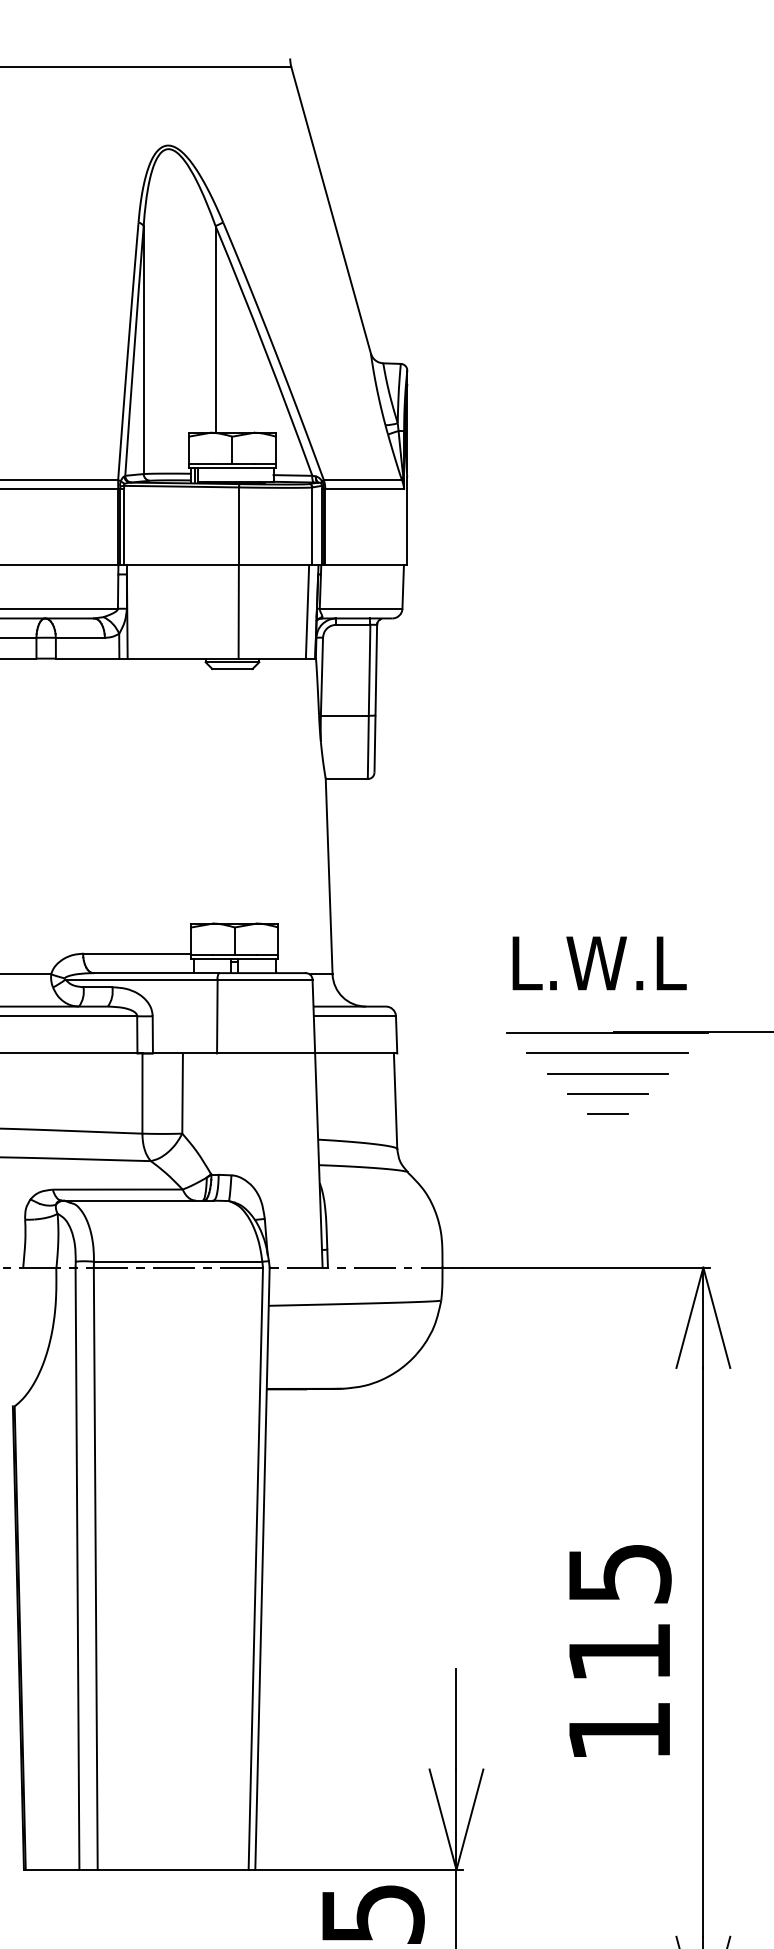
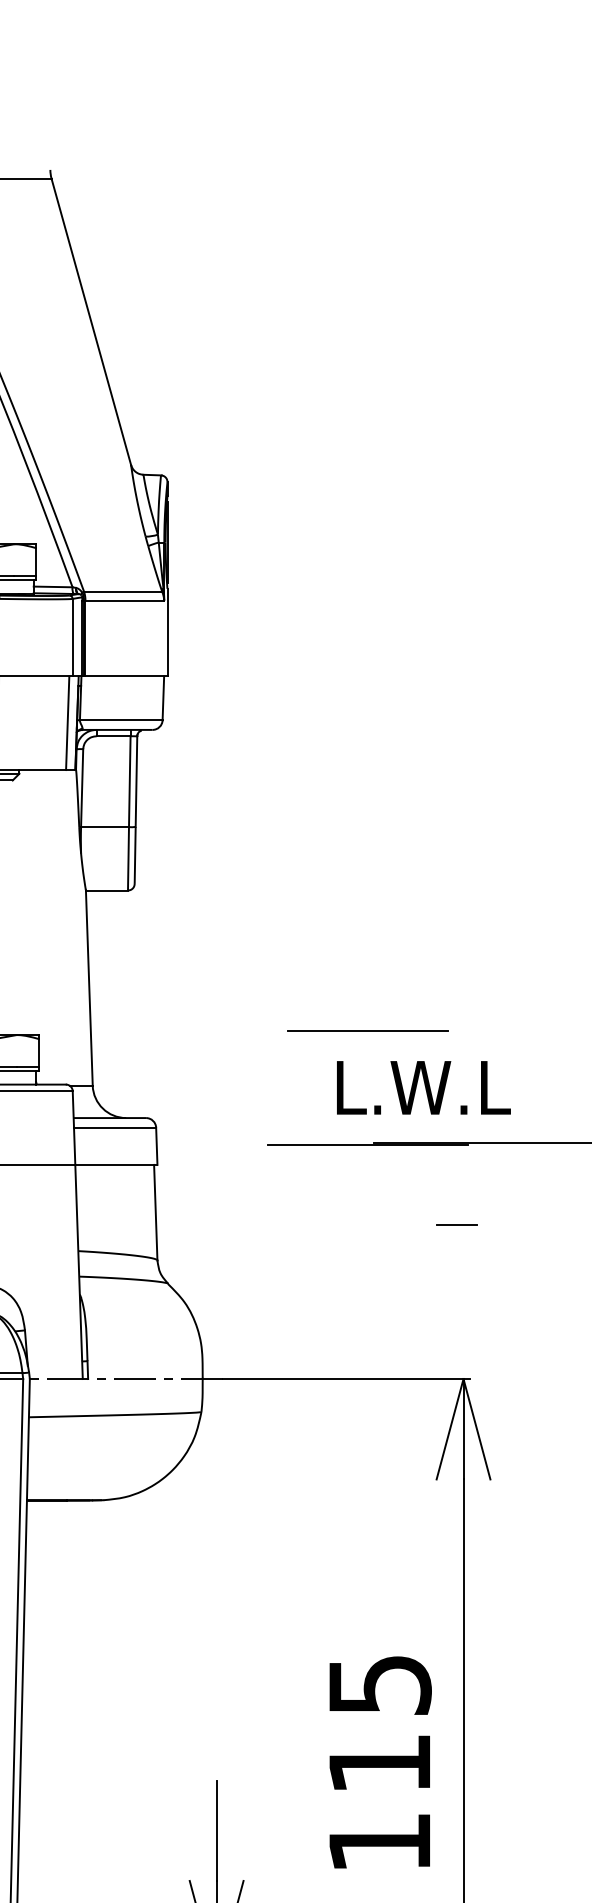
text: (599, 963) -> (423, 1087), moved
line: (607, 1052) -> (367, 1029), moved
line: (607, 1073) -> (367, 1184), removed
line: (607, 1093) -> (367, 1204), removed
line: (607, 1113) -> (456, 1224), moved

